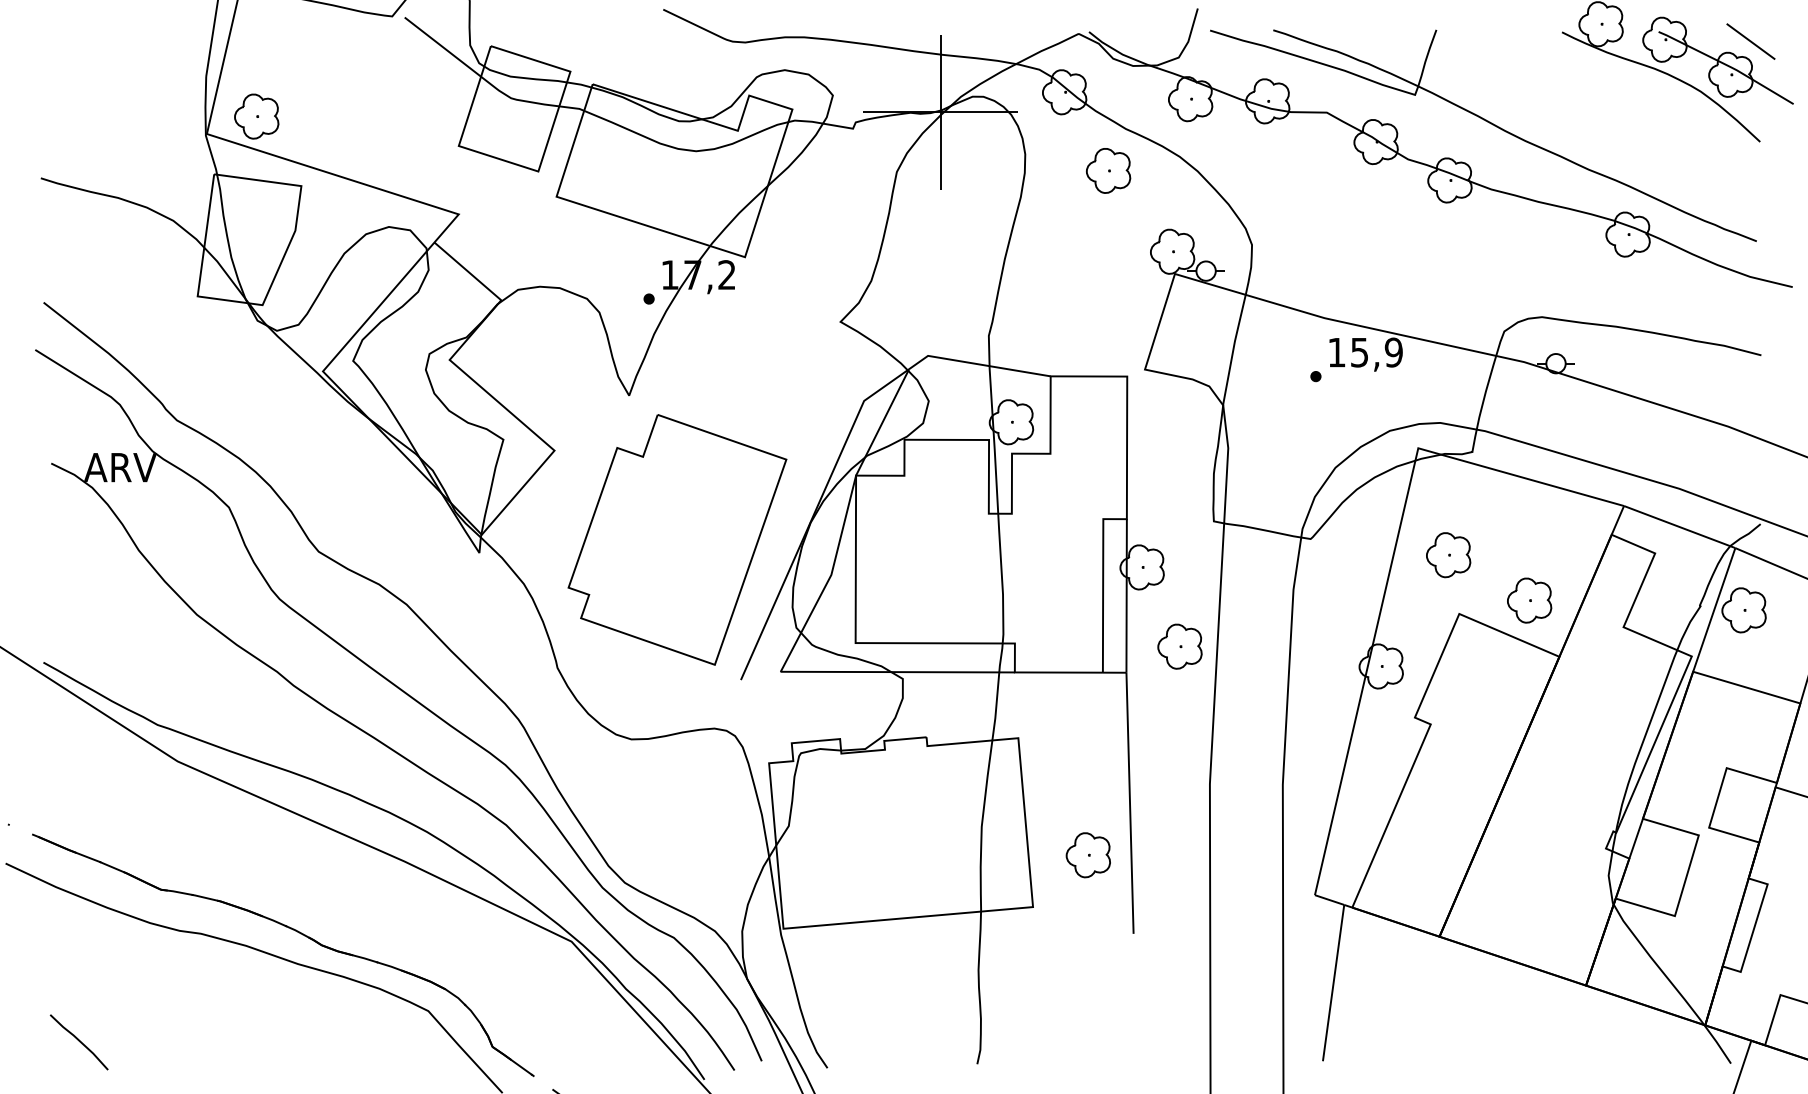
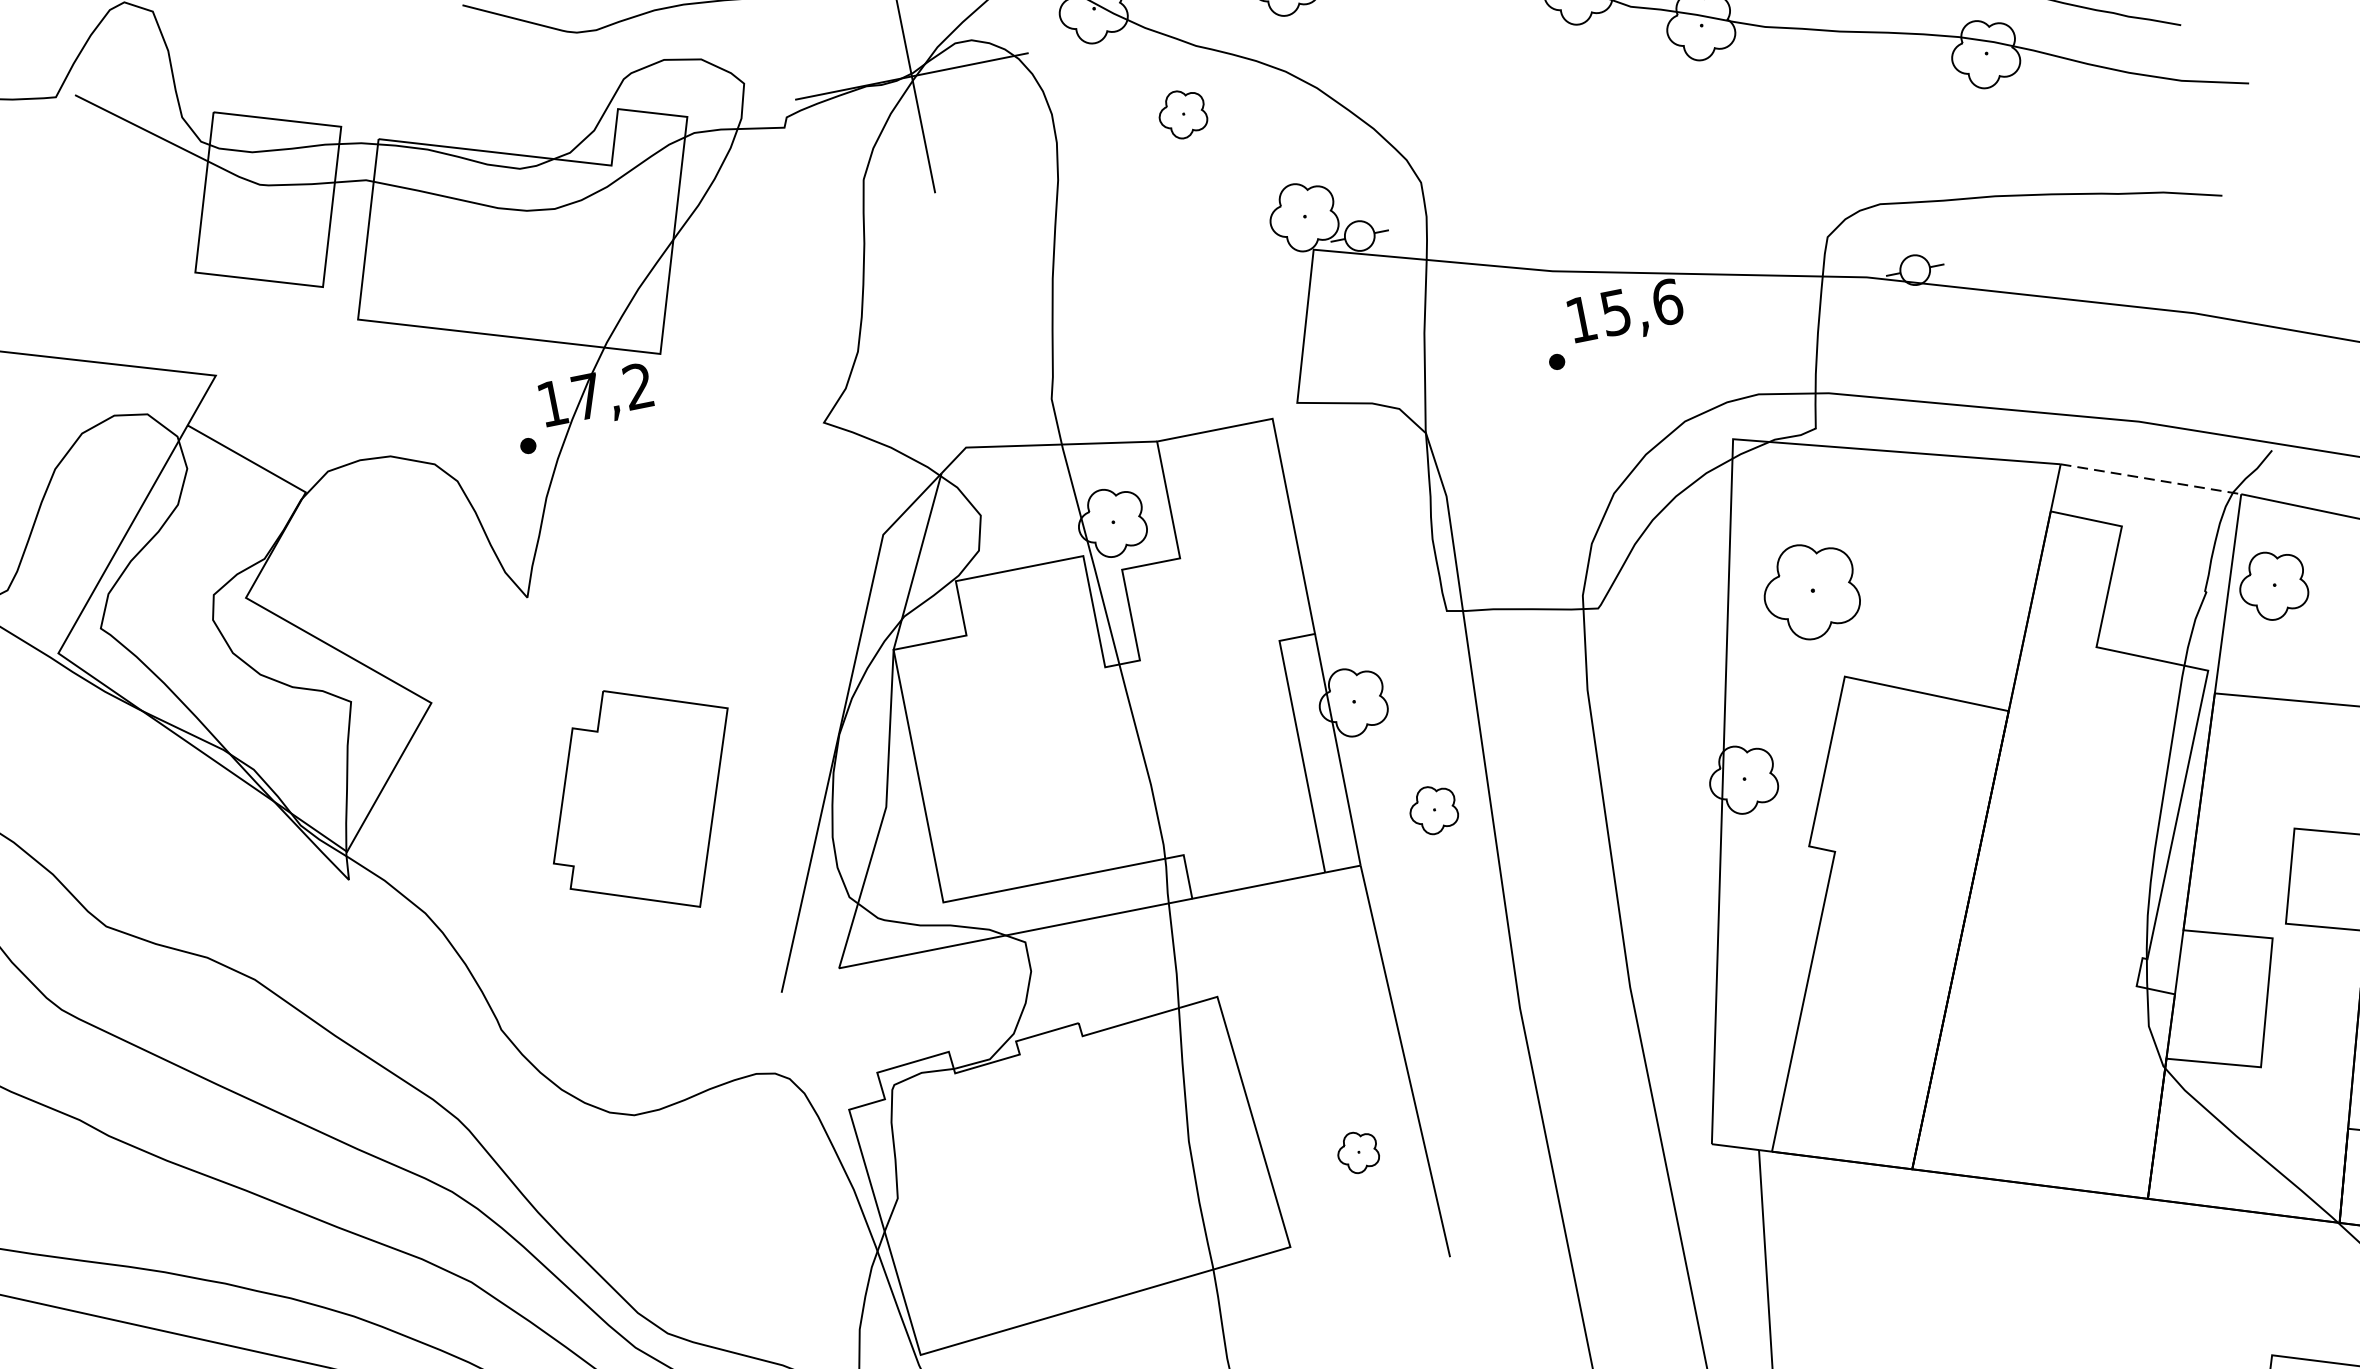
part: (1108, 170) -> (1182, 113), size x0.7
text: (1393, 352) -> (1666, 302), 15,9 -> 15,6
line: (1679, 527) -> (2150, 479), solid -> dashed
part: (677, 539) -> (643, 799), size x0.6
part: (1448, 555) -> (1810, 591), size x1.4
part: (1529, 600) -> (1946, 635), removed
part: (1179, 646) -> (1432, 810), size x0.7
part: (1087, 855) -> (1356, 1152), size x0.6

